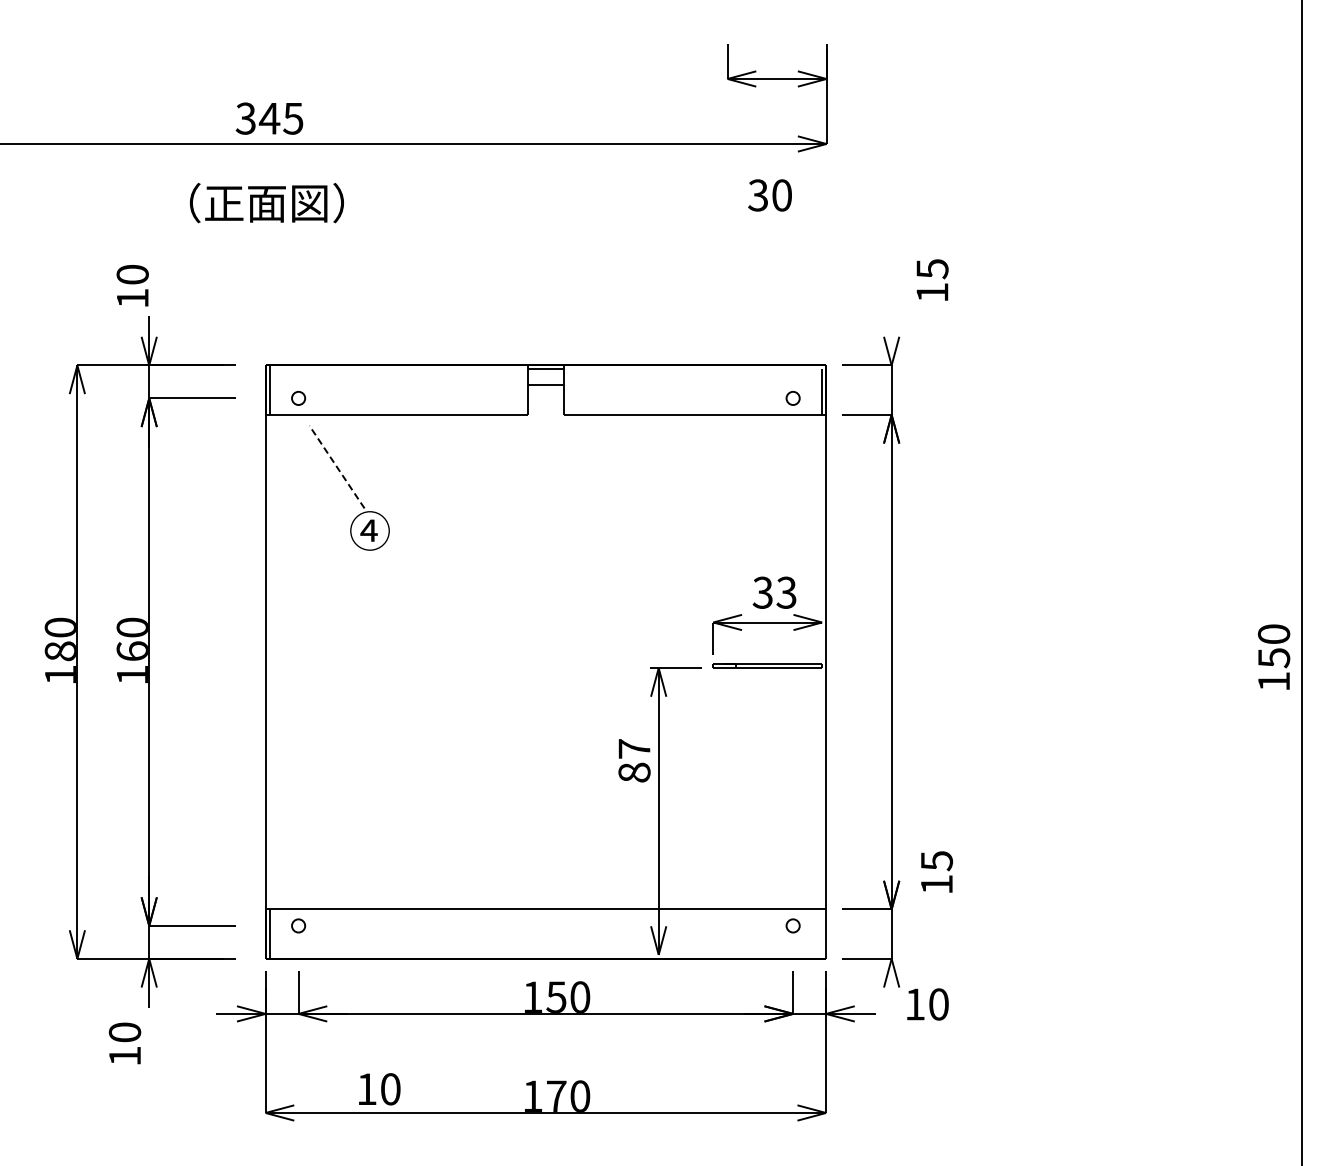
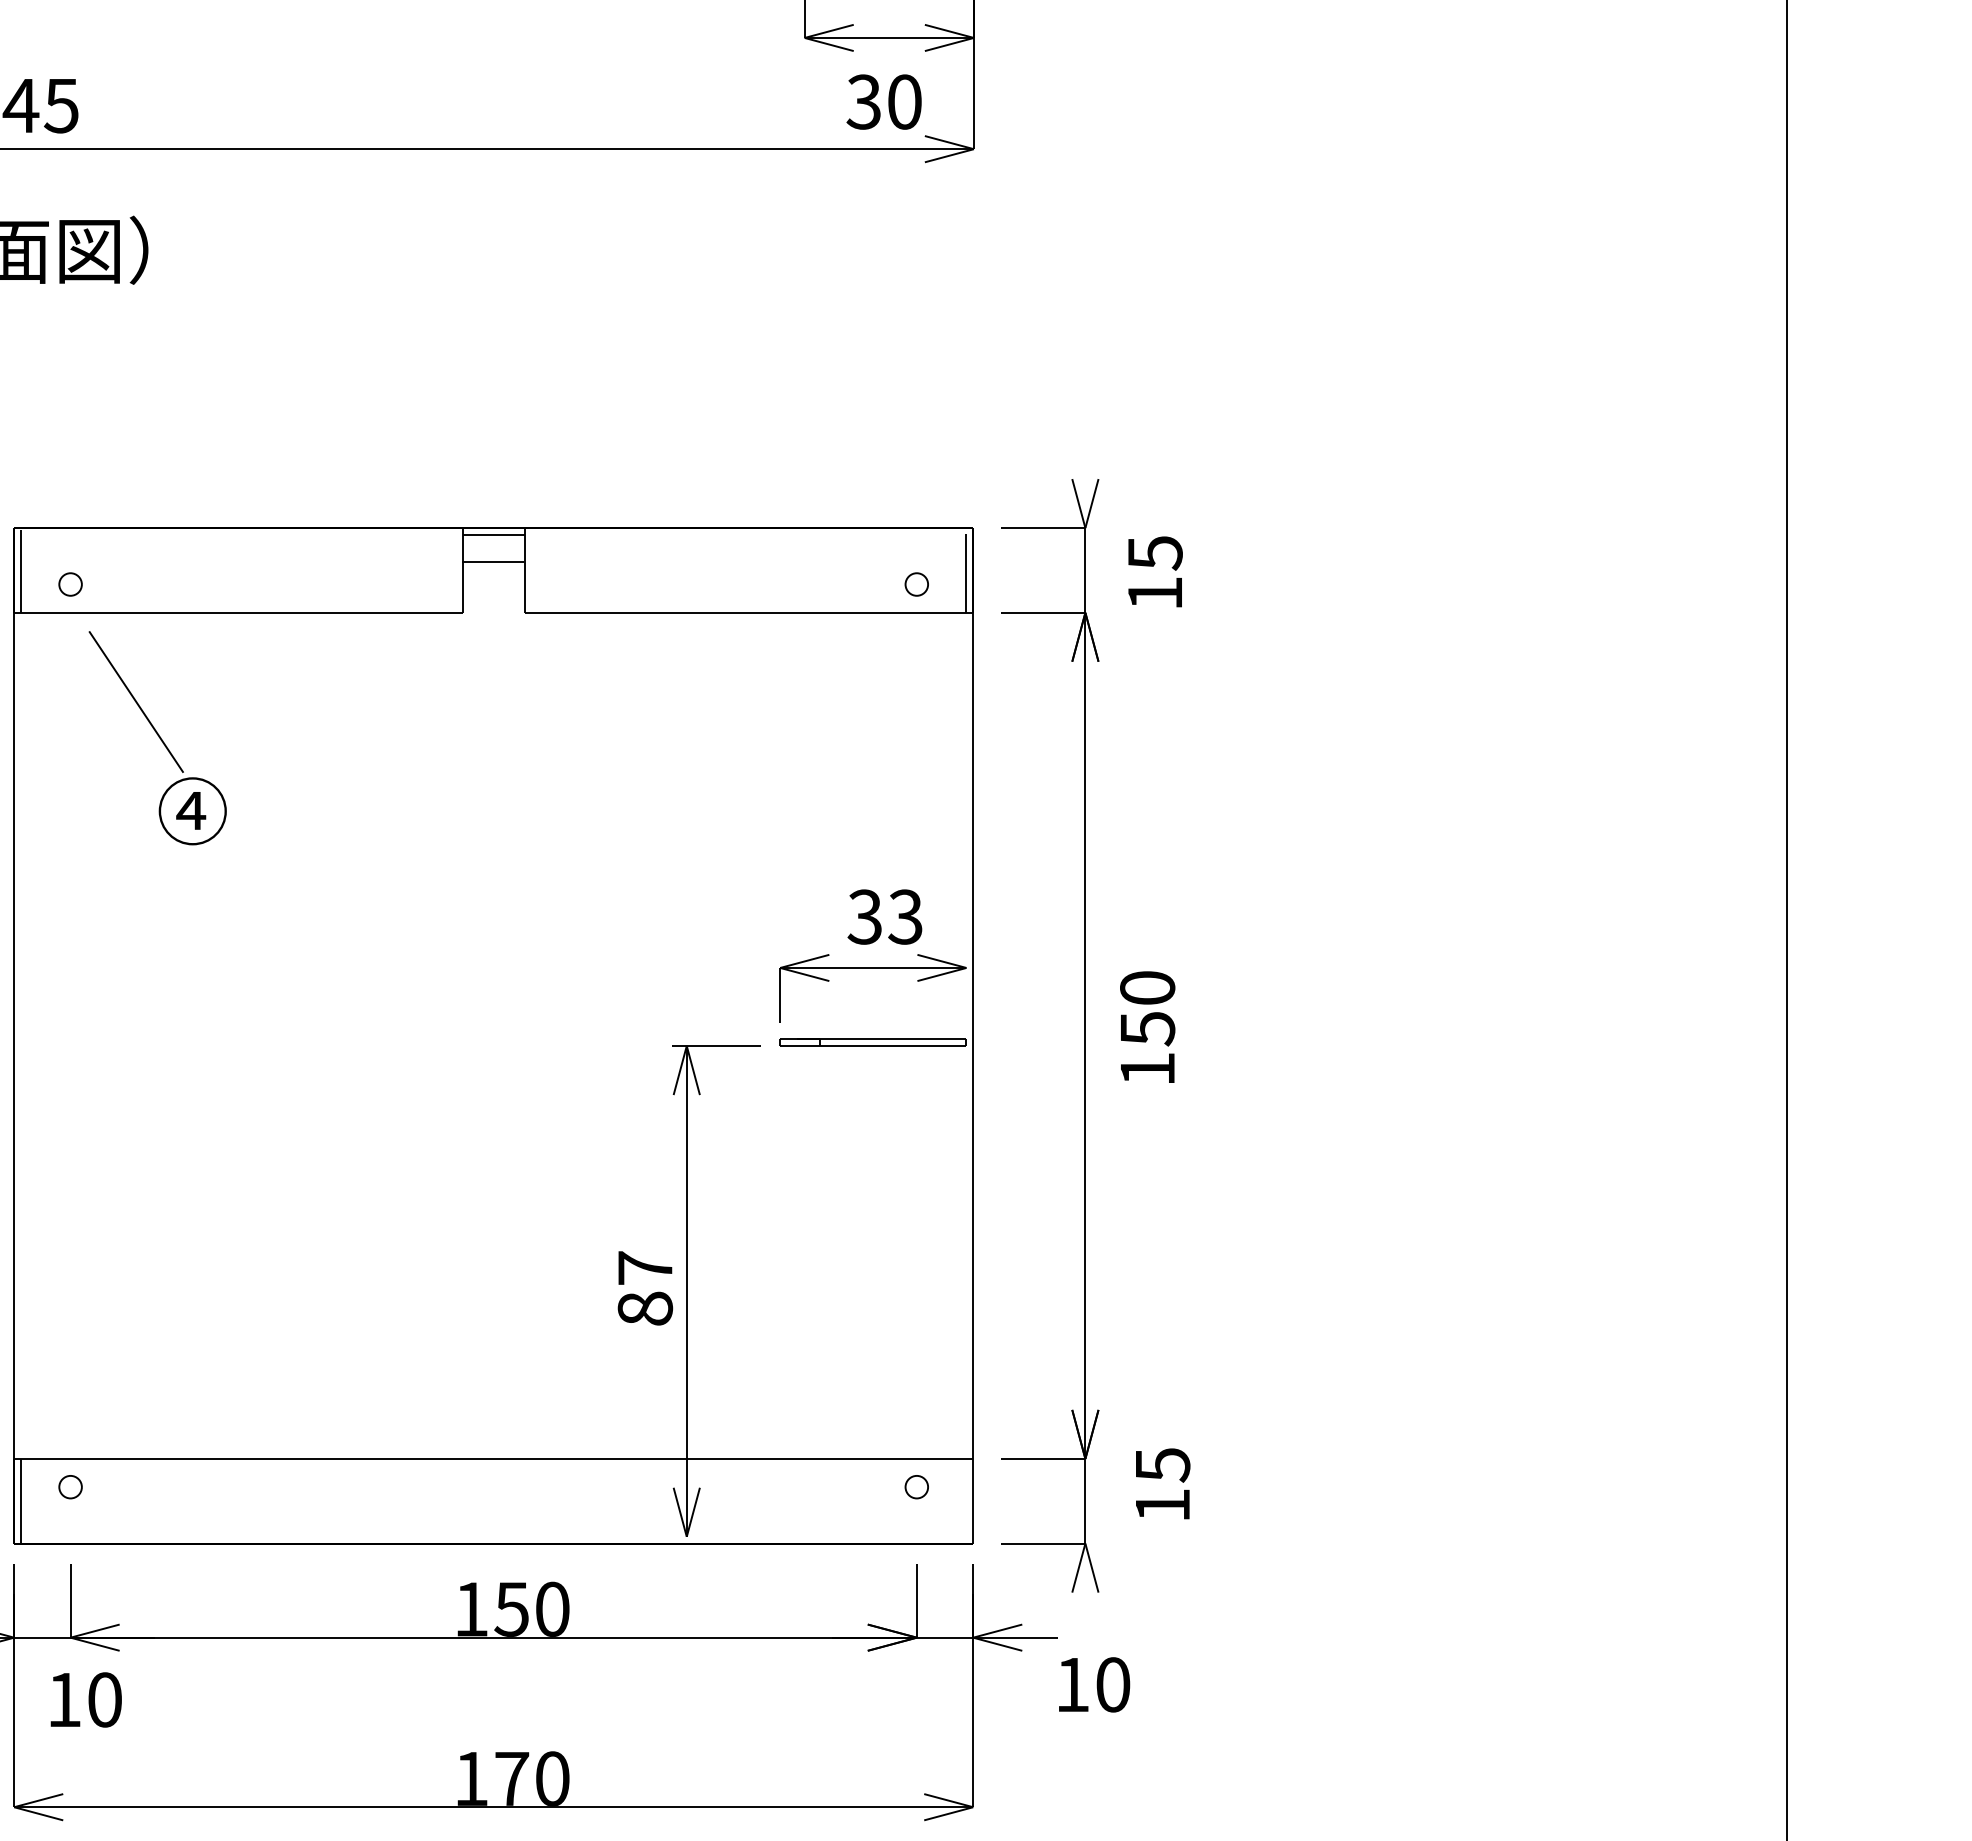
text: (769, 195) -> (883, 102), moved
text: (932, 279) -> (1155, 570), moved
line: (337, 467) -> (137, 702), dashed -> solid
text: (1274, 656) -> (1148, 1026), moved
text: (634, 760) -> (645, 1287), moved
text: (936, 871) -> (1162, 1482), moved
text: (927, 1004) -> (1093, 1684), moved
text: (379, 1089) -> (85, 1700), moved

